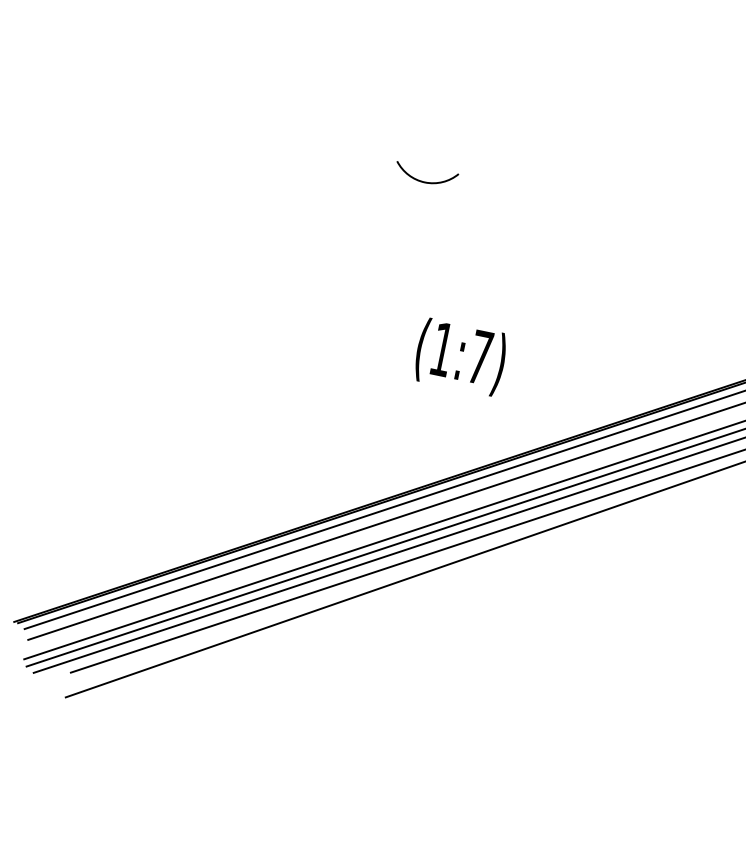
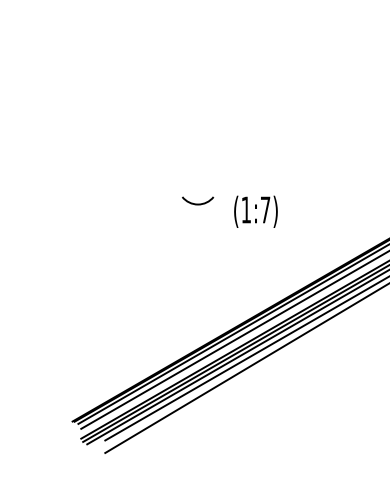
arc: (426, 180) -> (198, 203), moved
text: (459, 356) -> (255, 211), moved

